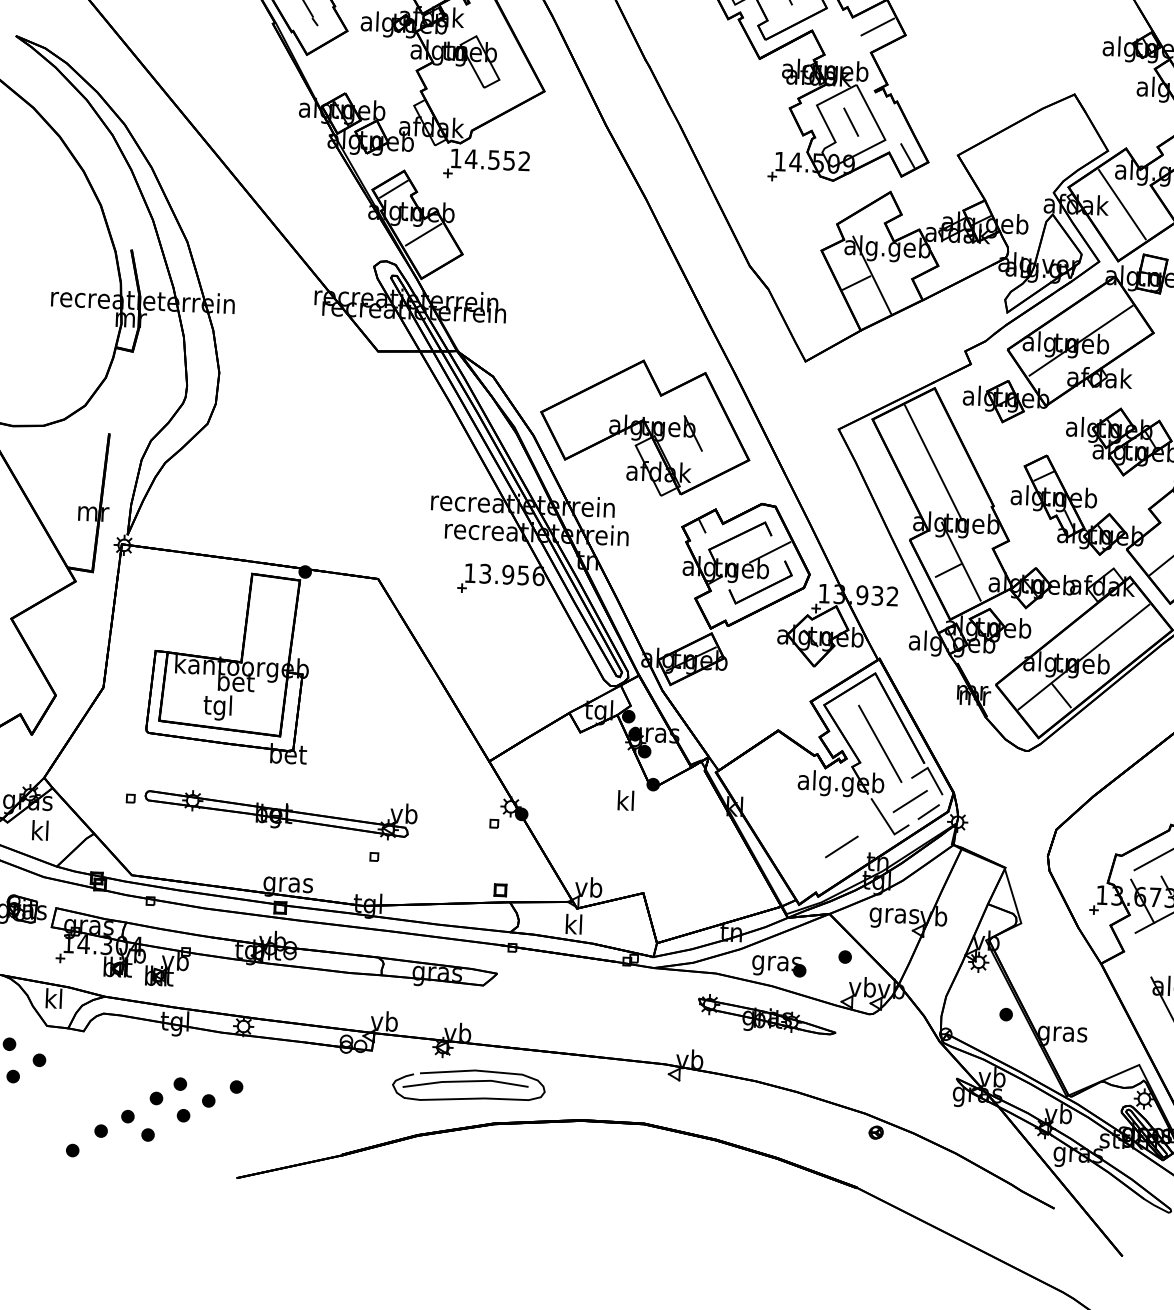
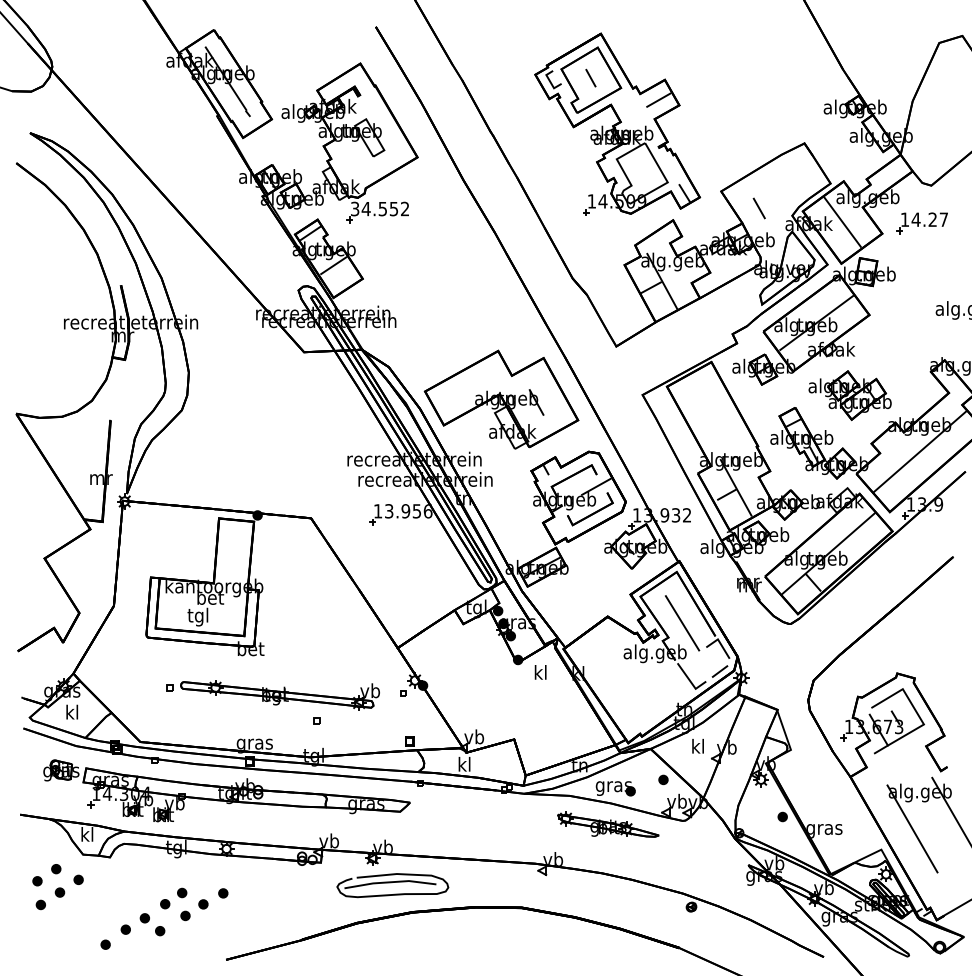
line: (850, 122) -> (758, 208), moved
text: (456, 157) -> (355, 208), 14.552 -> 34.552
line: (933, 462) -> (712, 416), removed
text: (625, 800) -> (540, 672), moved
line: (910, 801) -> (706, 664), removed
part: (270, 814) -> (272, 695), moved
line: (841, 846) -> (657, 699), removed
text: (894, 914) -> (698, 747), gras -> kl

